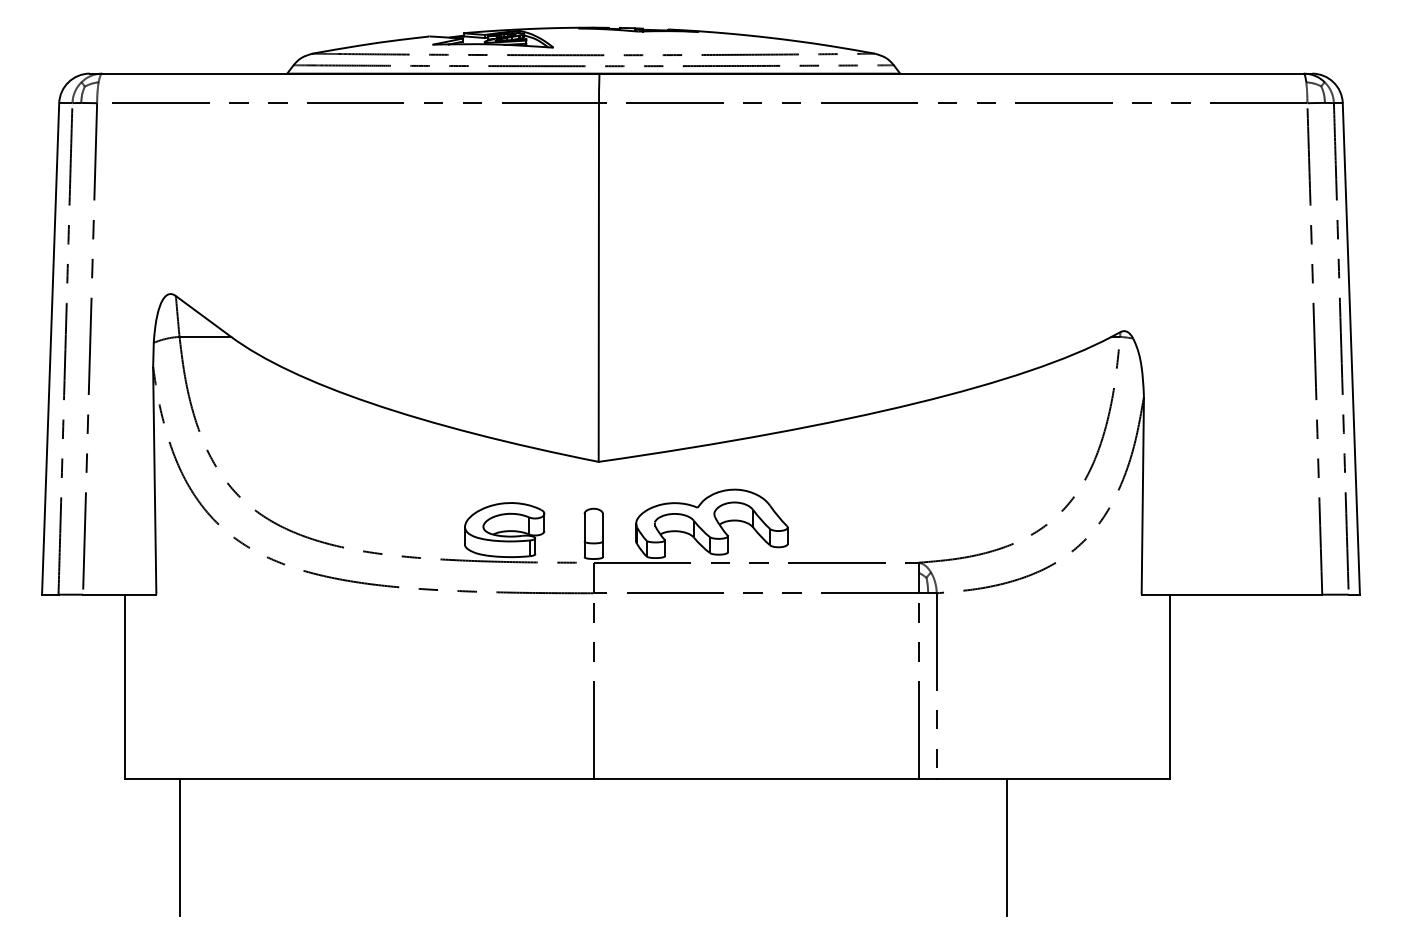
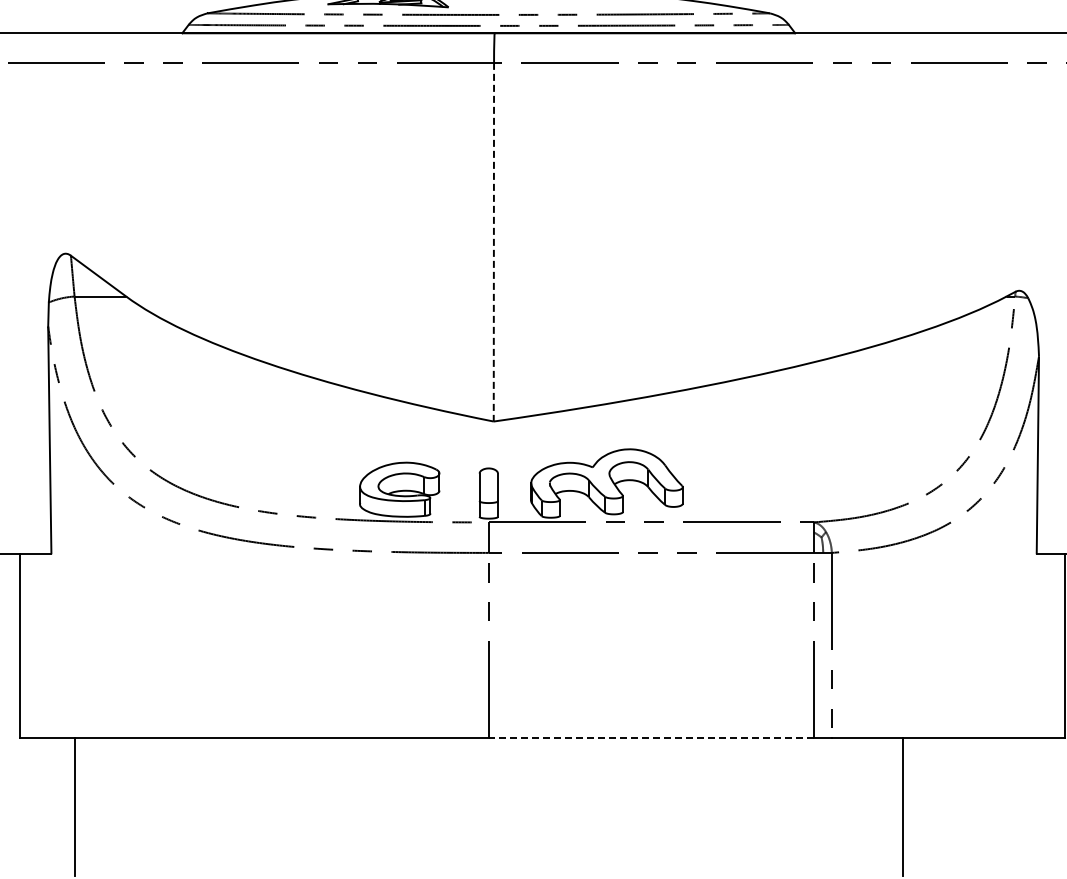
line: (598, 283) -> (493, 243), solid -> dashed
line: (755, 778) -> (650, 738), solid -> dashed

